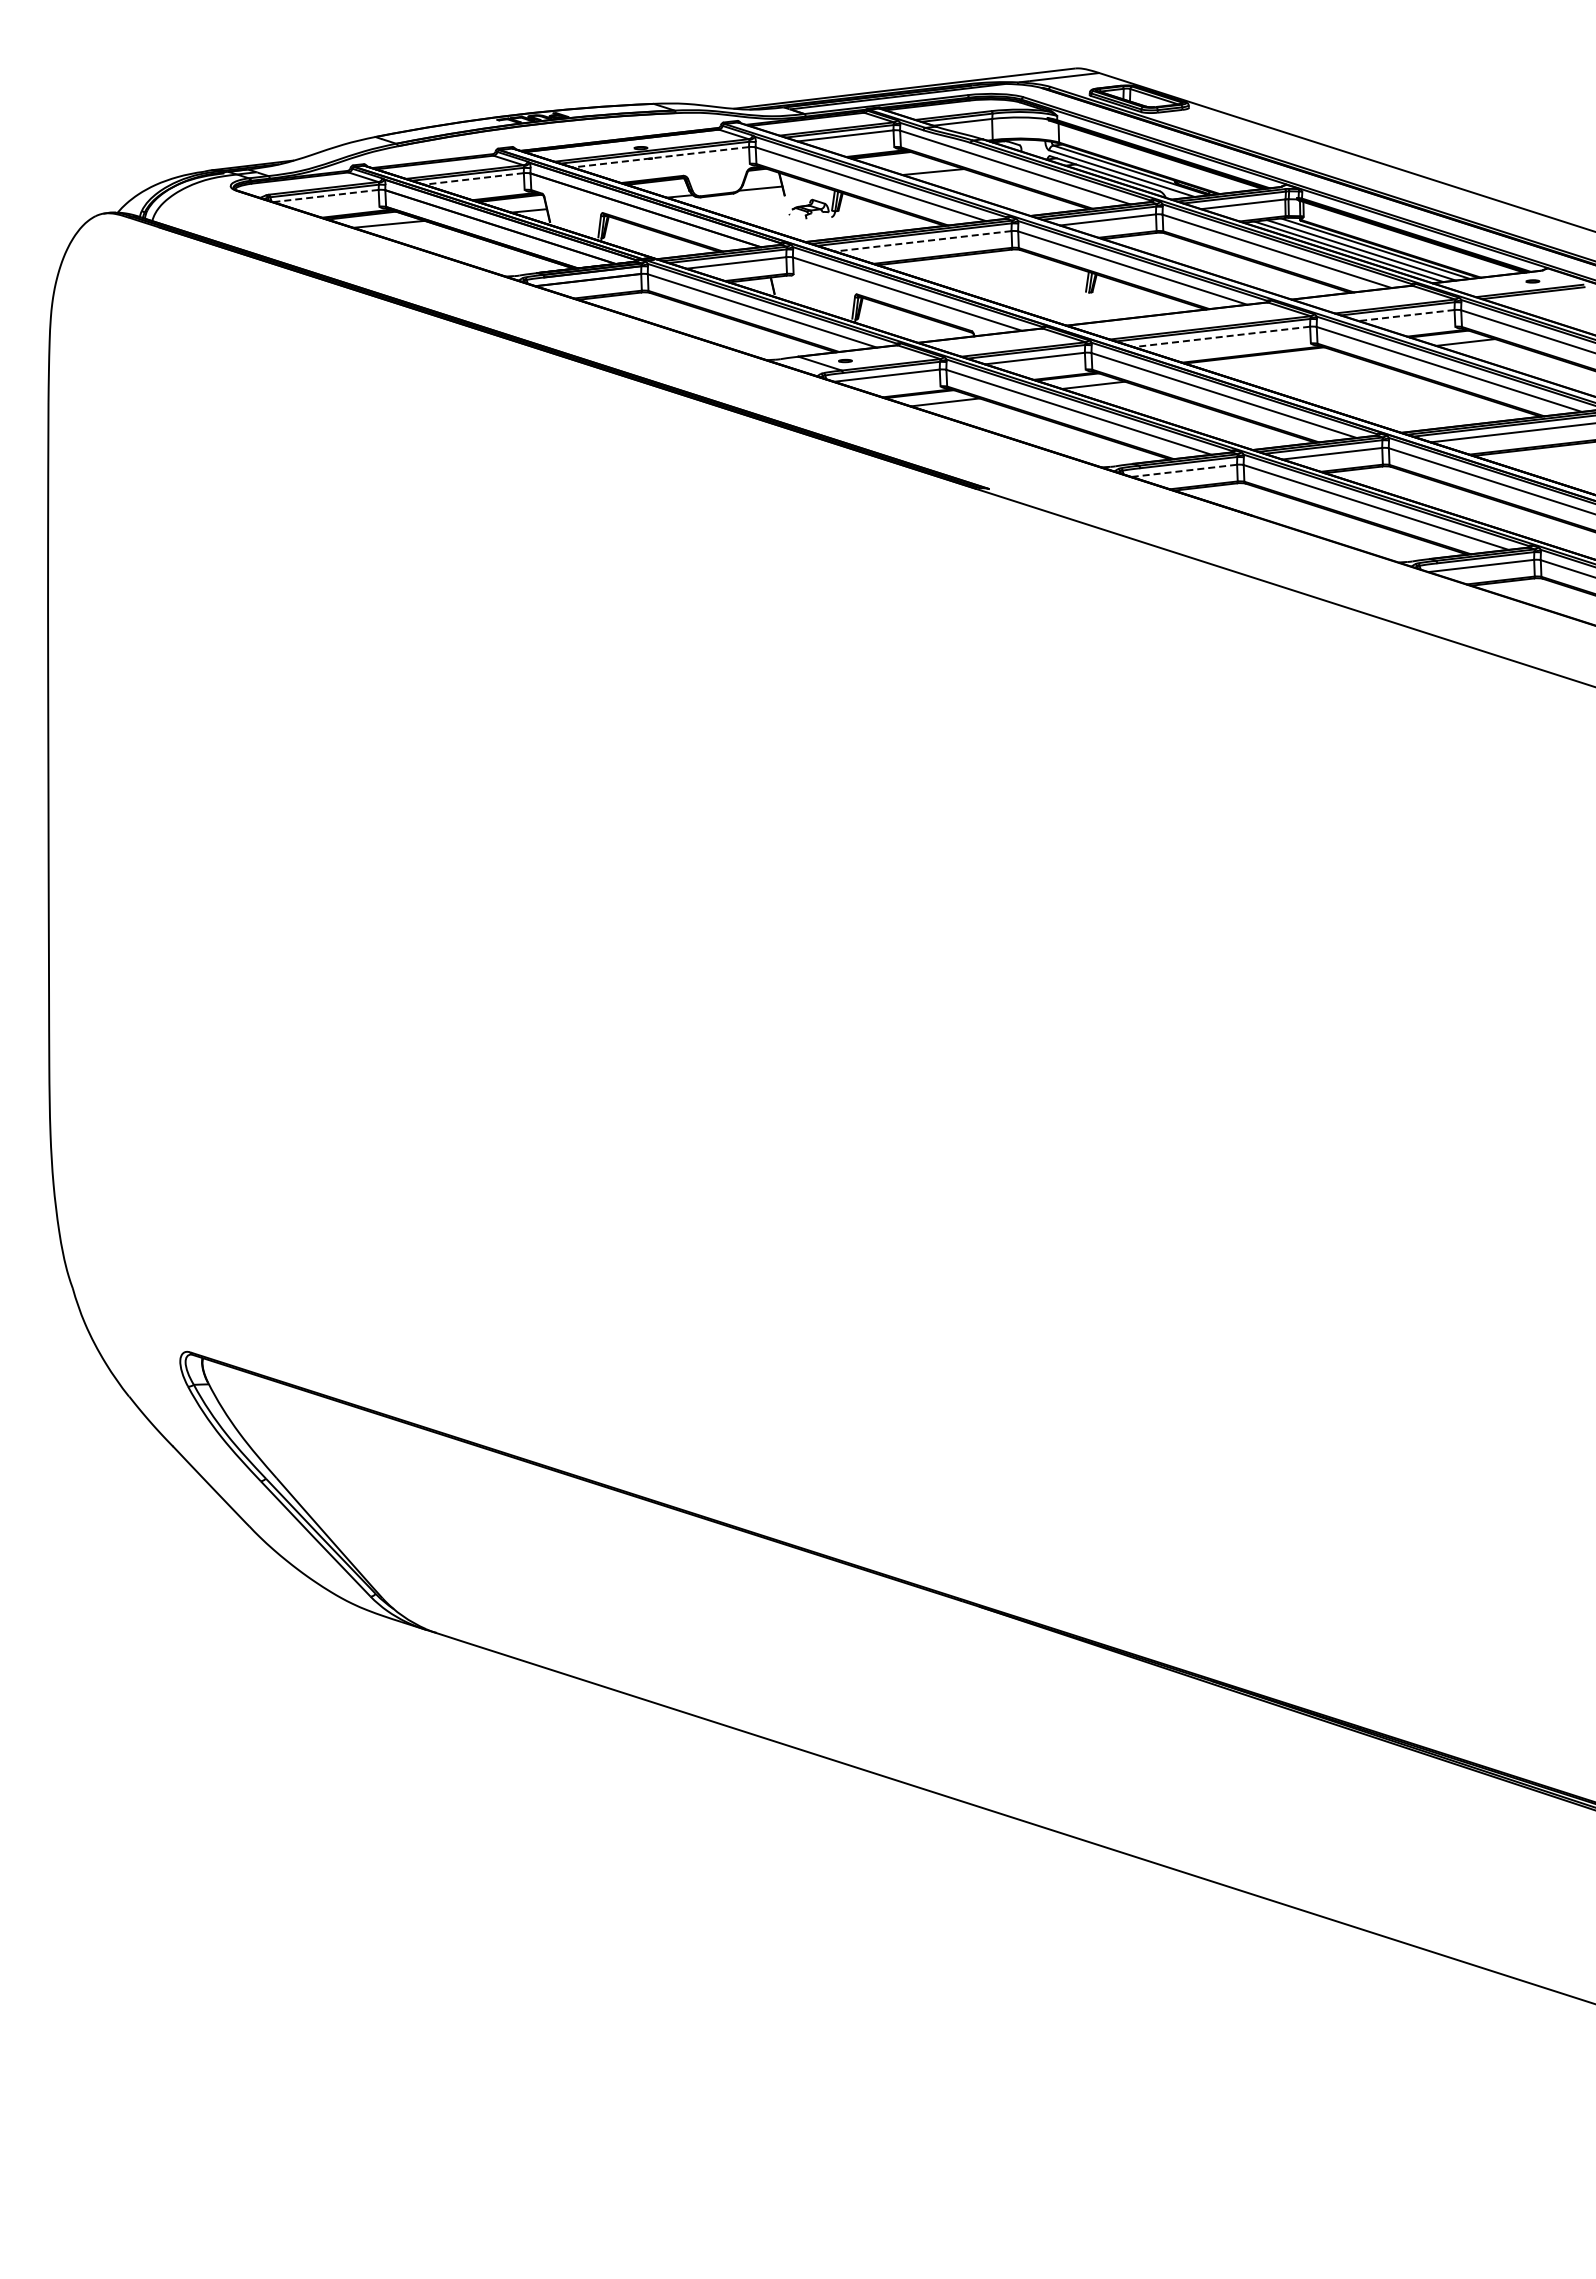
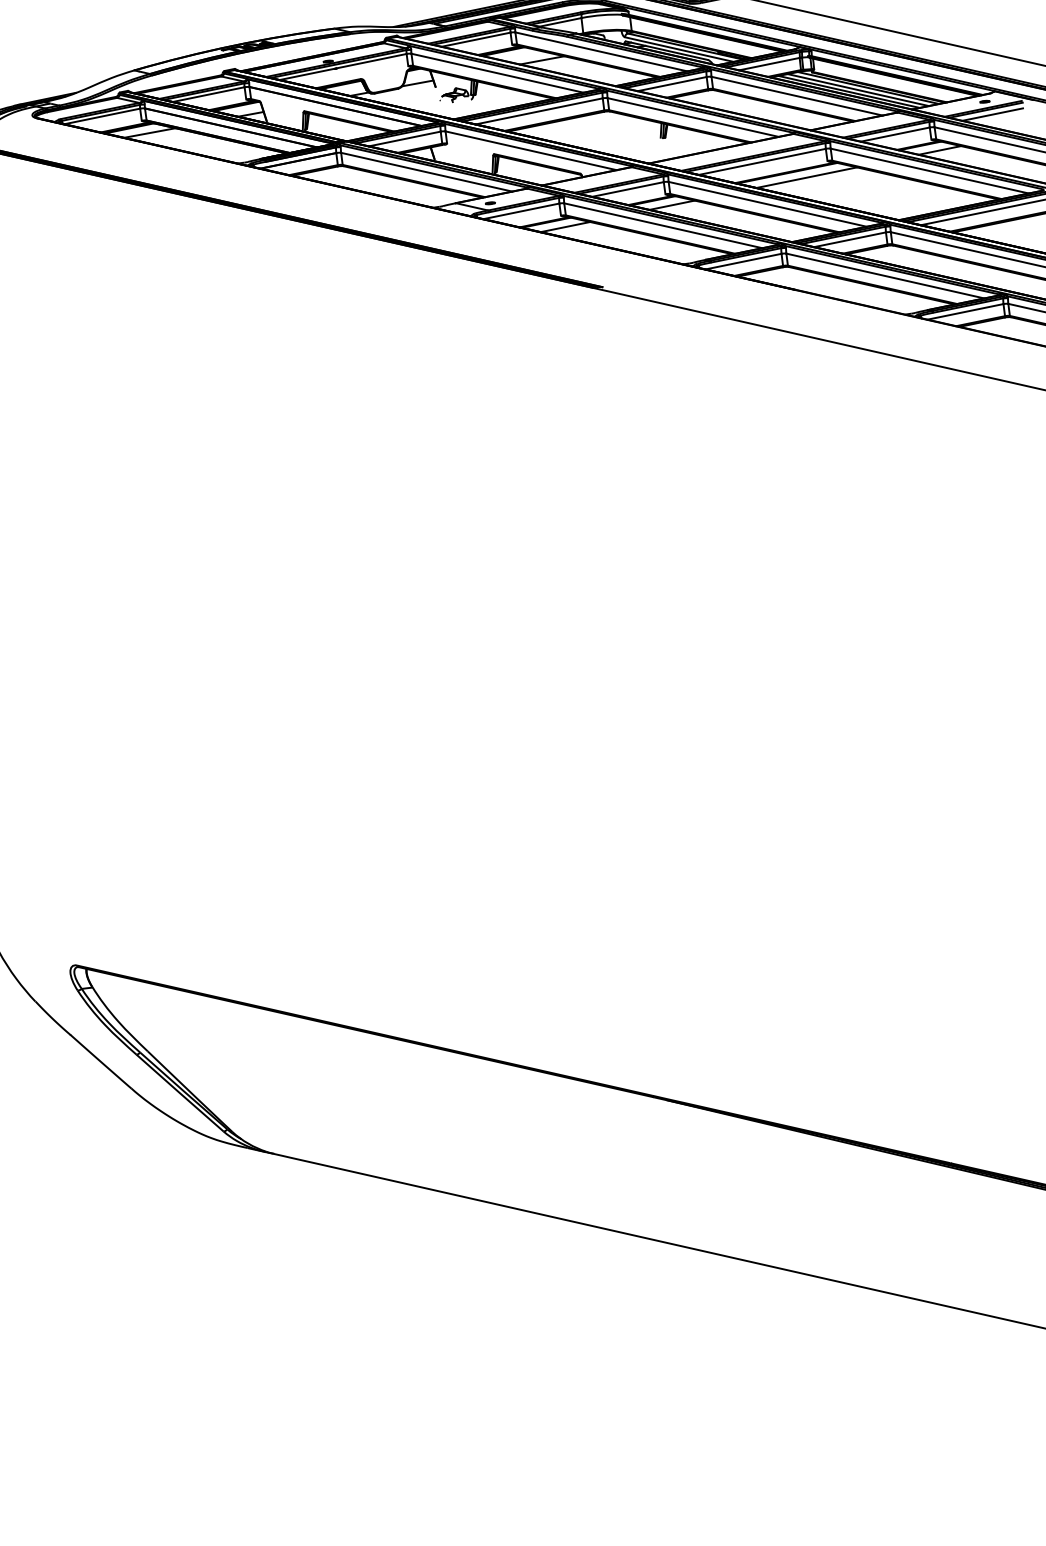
line: (660, 157) -> (342, 67), dashed -> solid
line: (473, 178) -> (208, 94), dashed -> solid
line: (325, 196) -> (101, 116), dashed -> solid
line: (923, 241) -> (539, 111), dashed -> solid
line: (1541, 299) -> (992, 114), added
line: (1406, 315) -> (895, 134), dashed -> solid
line: (1221, 336) -> (762, 161), dashed -> solid
line: (1280, 363) -> (806, 177), added
line: (1183, 470) -> (742, 261), dashed -> solid

